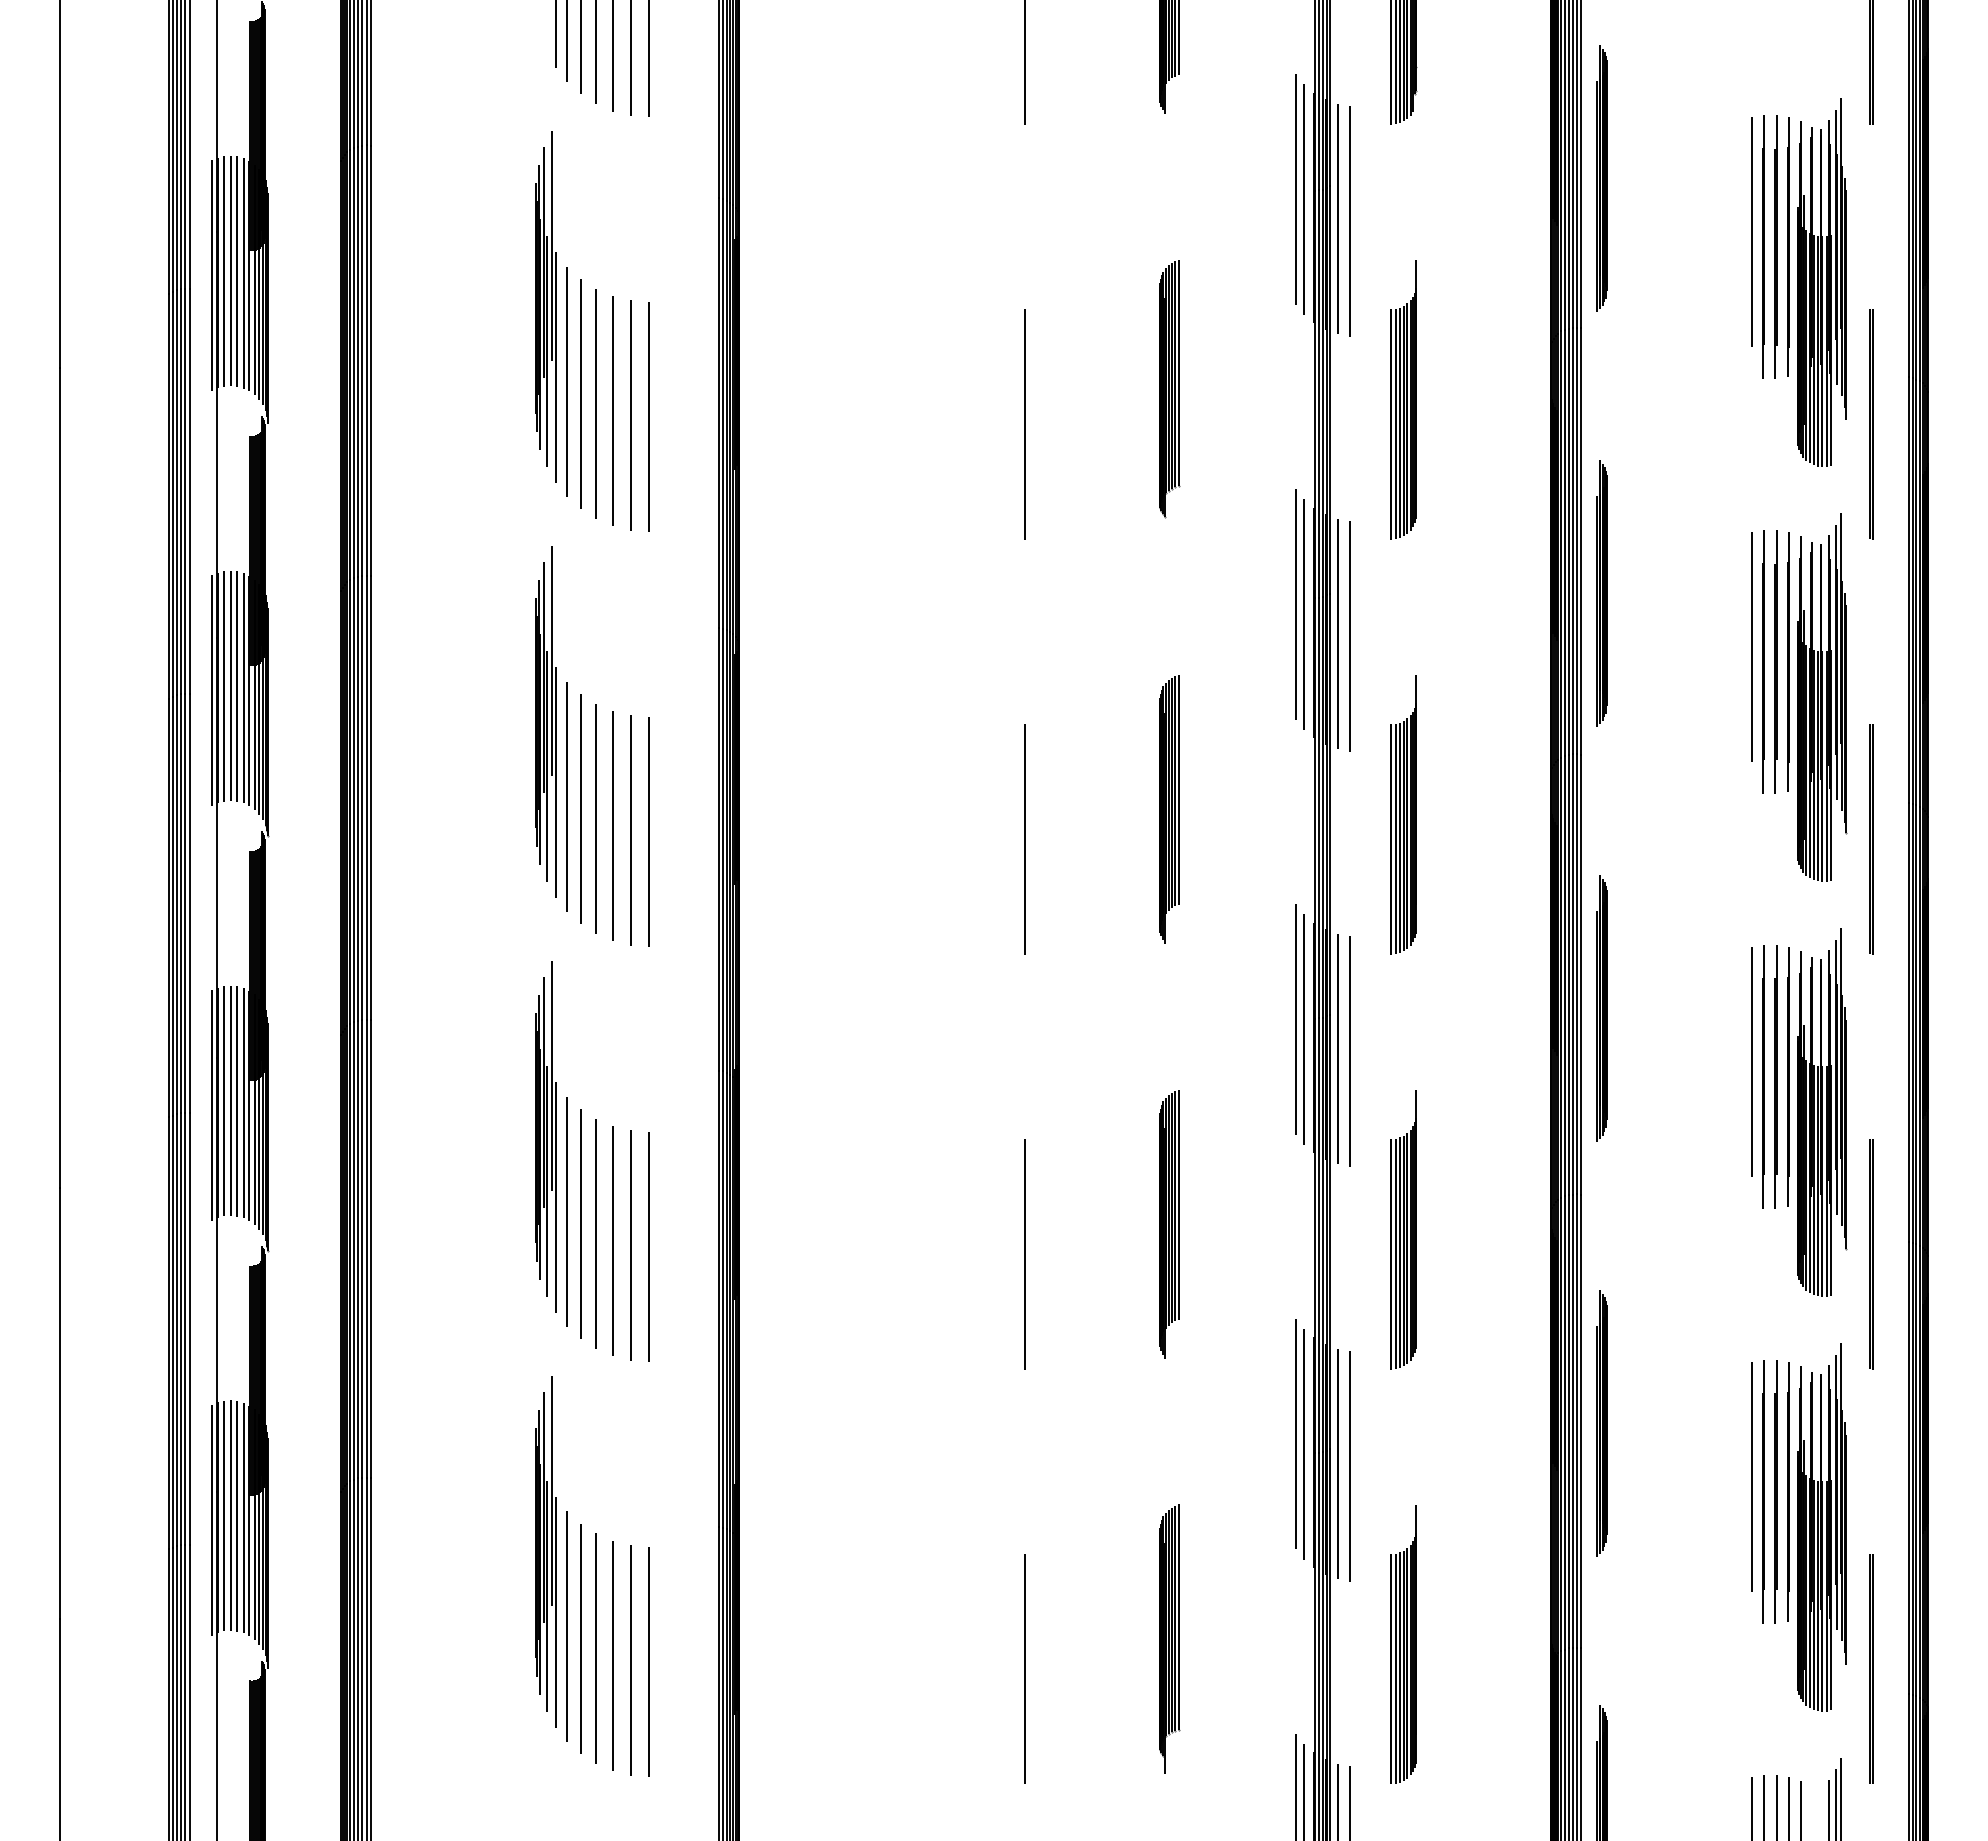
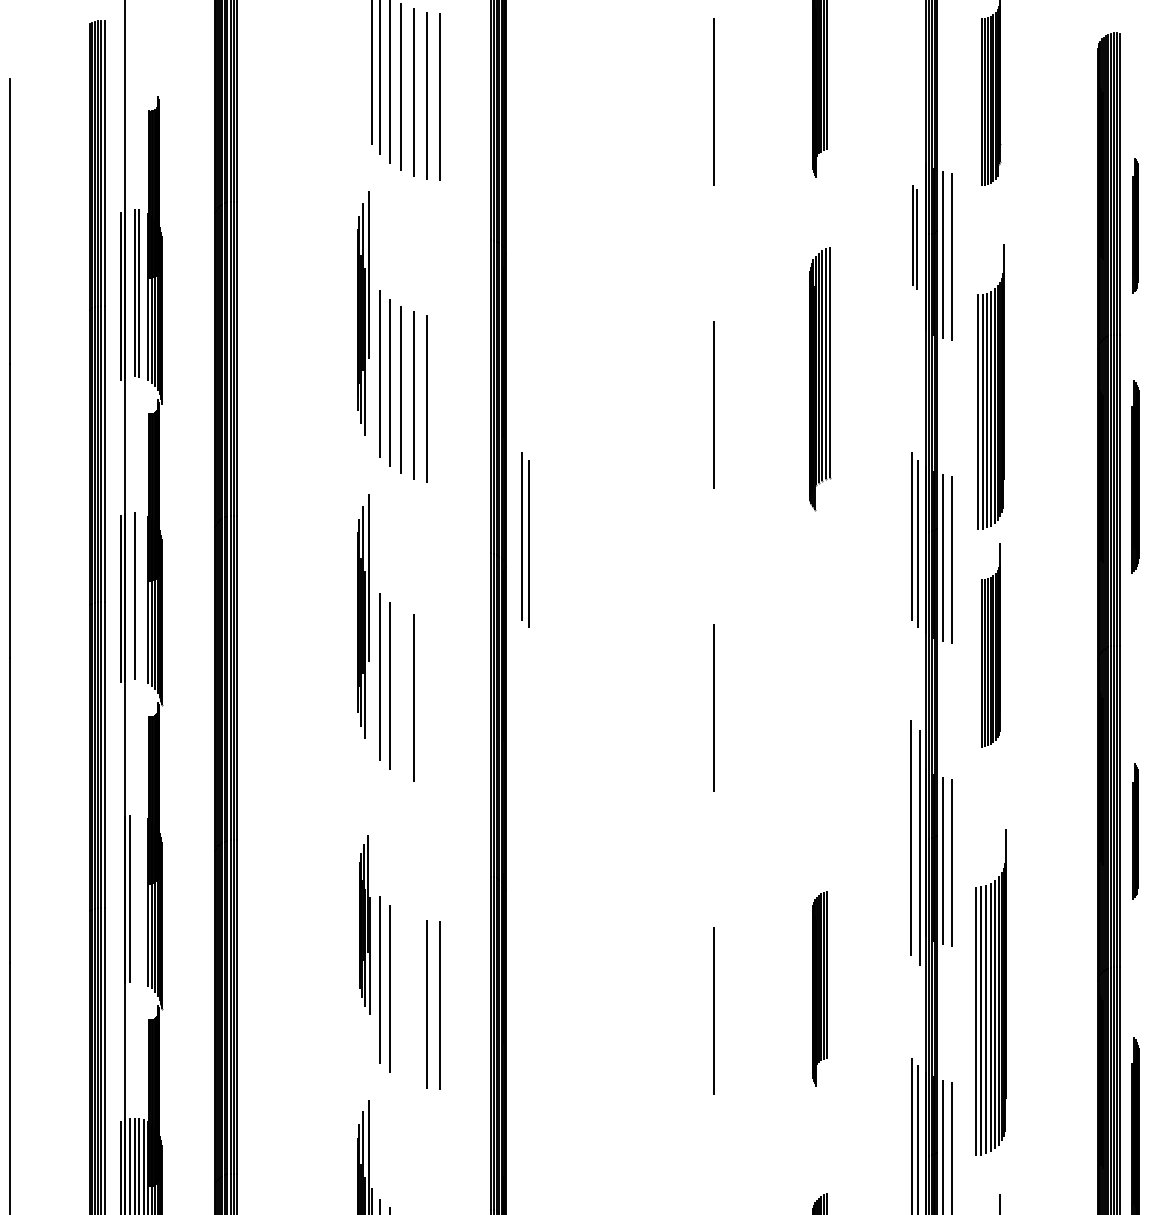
part: (1601, 178) -> (1135, 225), size x0.7
part: (1299, 194) -> (914, 237), size x0.6
line: (224, 271) -> (130, 293), removed
line: (243, 273) -> (143, 294), removed
line: (555, 367) -> (371, 363), removed
part: (1169, 389) -> (819, 379), size x1.4
part: (1403, 399) -> (990, 386), size x1.4
line: (649, 416) -> (440, 399), removed
part: (1601, 593) -> (1135, 476), moved
part: (765, 609) -> (524, 540), added
line: (224, 686) -> (130, 596), removed
line: (237, 686) -> (139, 596), removed
line: (243, 687) -> (143, 597), removed
line: (555, 782) -> (371, 666), removed
part: (1169, 809) -> (819, 686), removed
part: (1403, 814) -> (990, 645), moved
line: (596, 818) -> (401, 692), removed
line: (630, 830) -> (426, 701), removed
line: (649, 831) -> (440, 702), removed
part: (1601, 1008) -> (1135, 831), size x0.7
part: (1299, 1024) -> (914, 843), size x1.4
line: (230, 1100) -> (134, 898), removed
line: (237, 1101) -> (139, 899), removed
line: (243, 1102) -> (143, 900), removed
line: (212, 1105) -> (121, 902), removed
part: (545, 1136) -> (364, 924), size x0.7
part: (1403, 1229) -> (990, 992), size x1.6
line: (596, 1233) -> (401, 995), removed
line: (612, 1240) -> (413, 1000), removed

